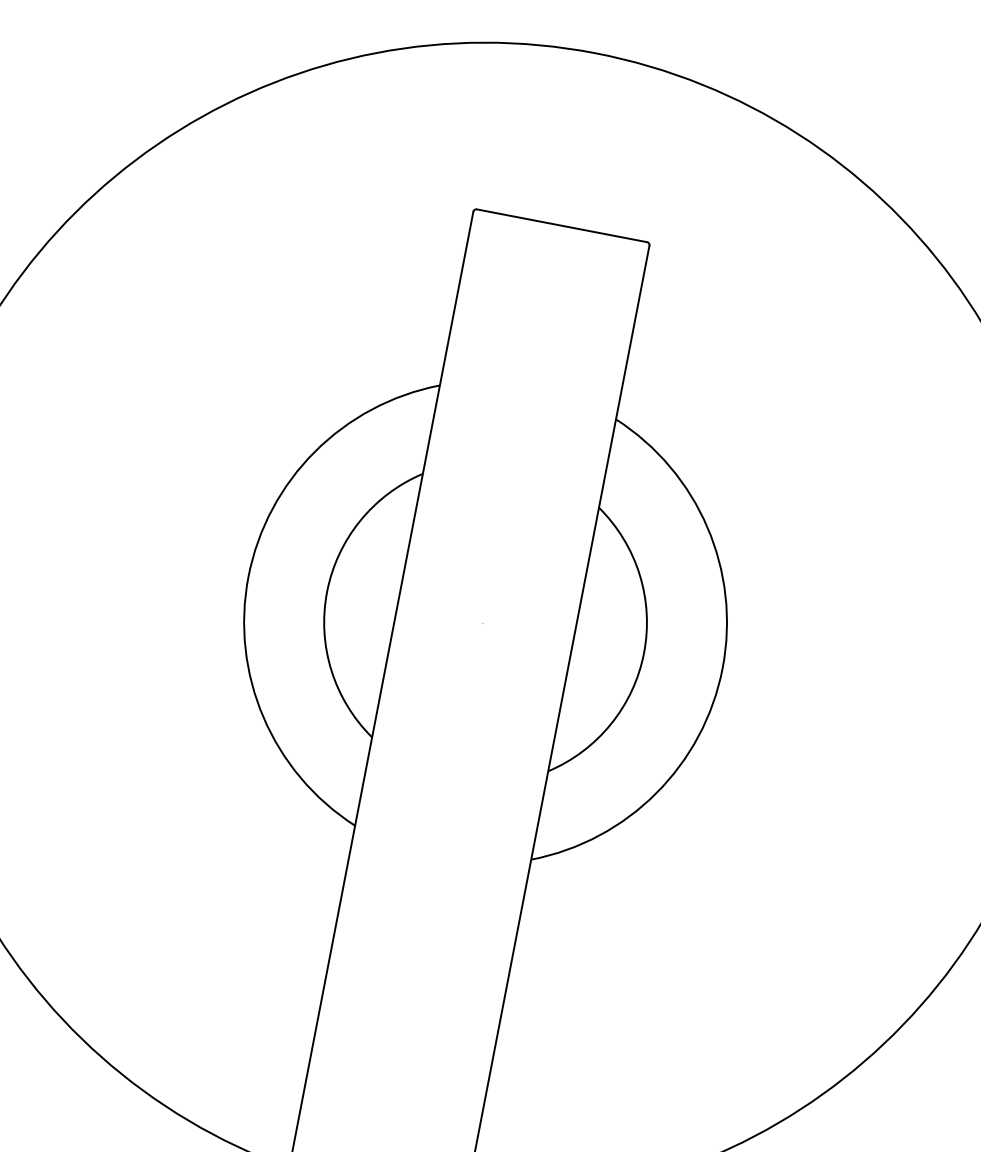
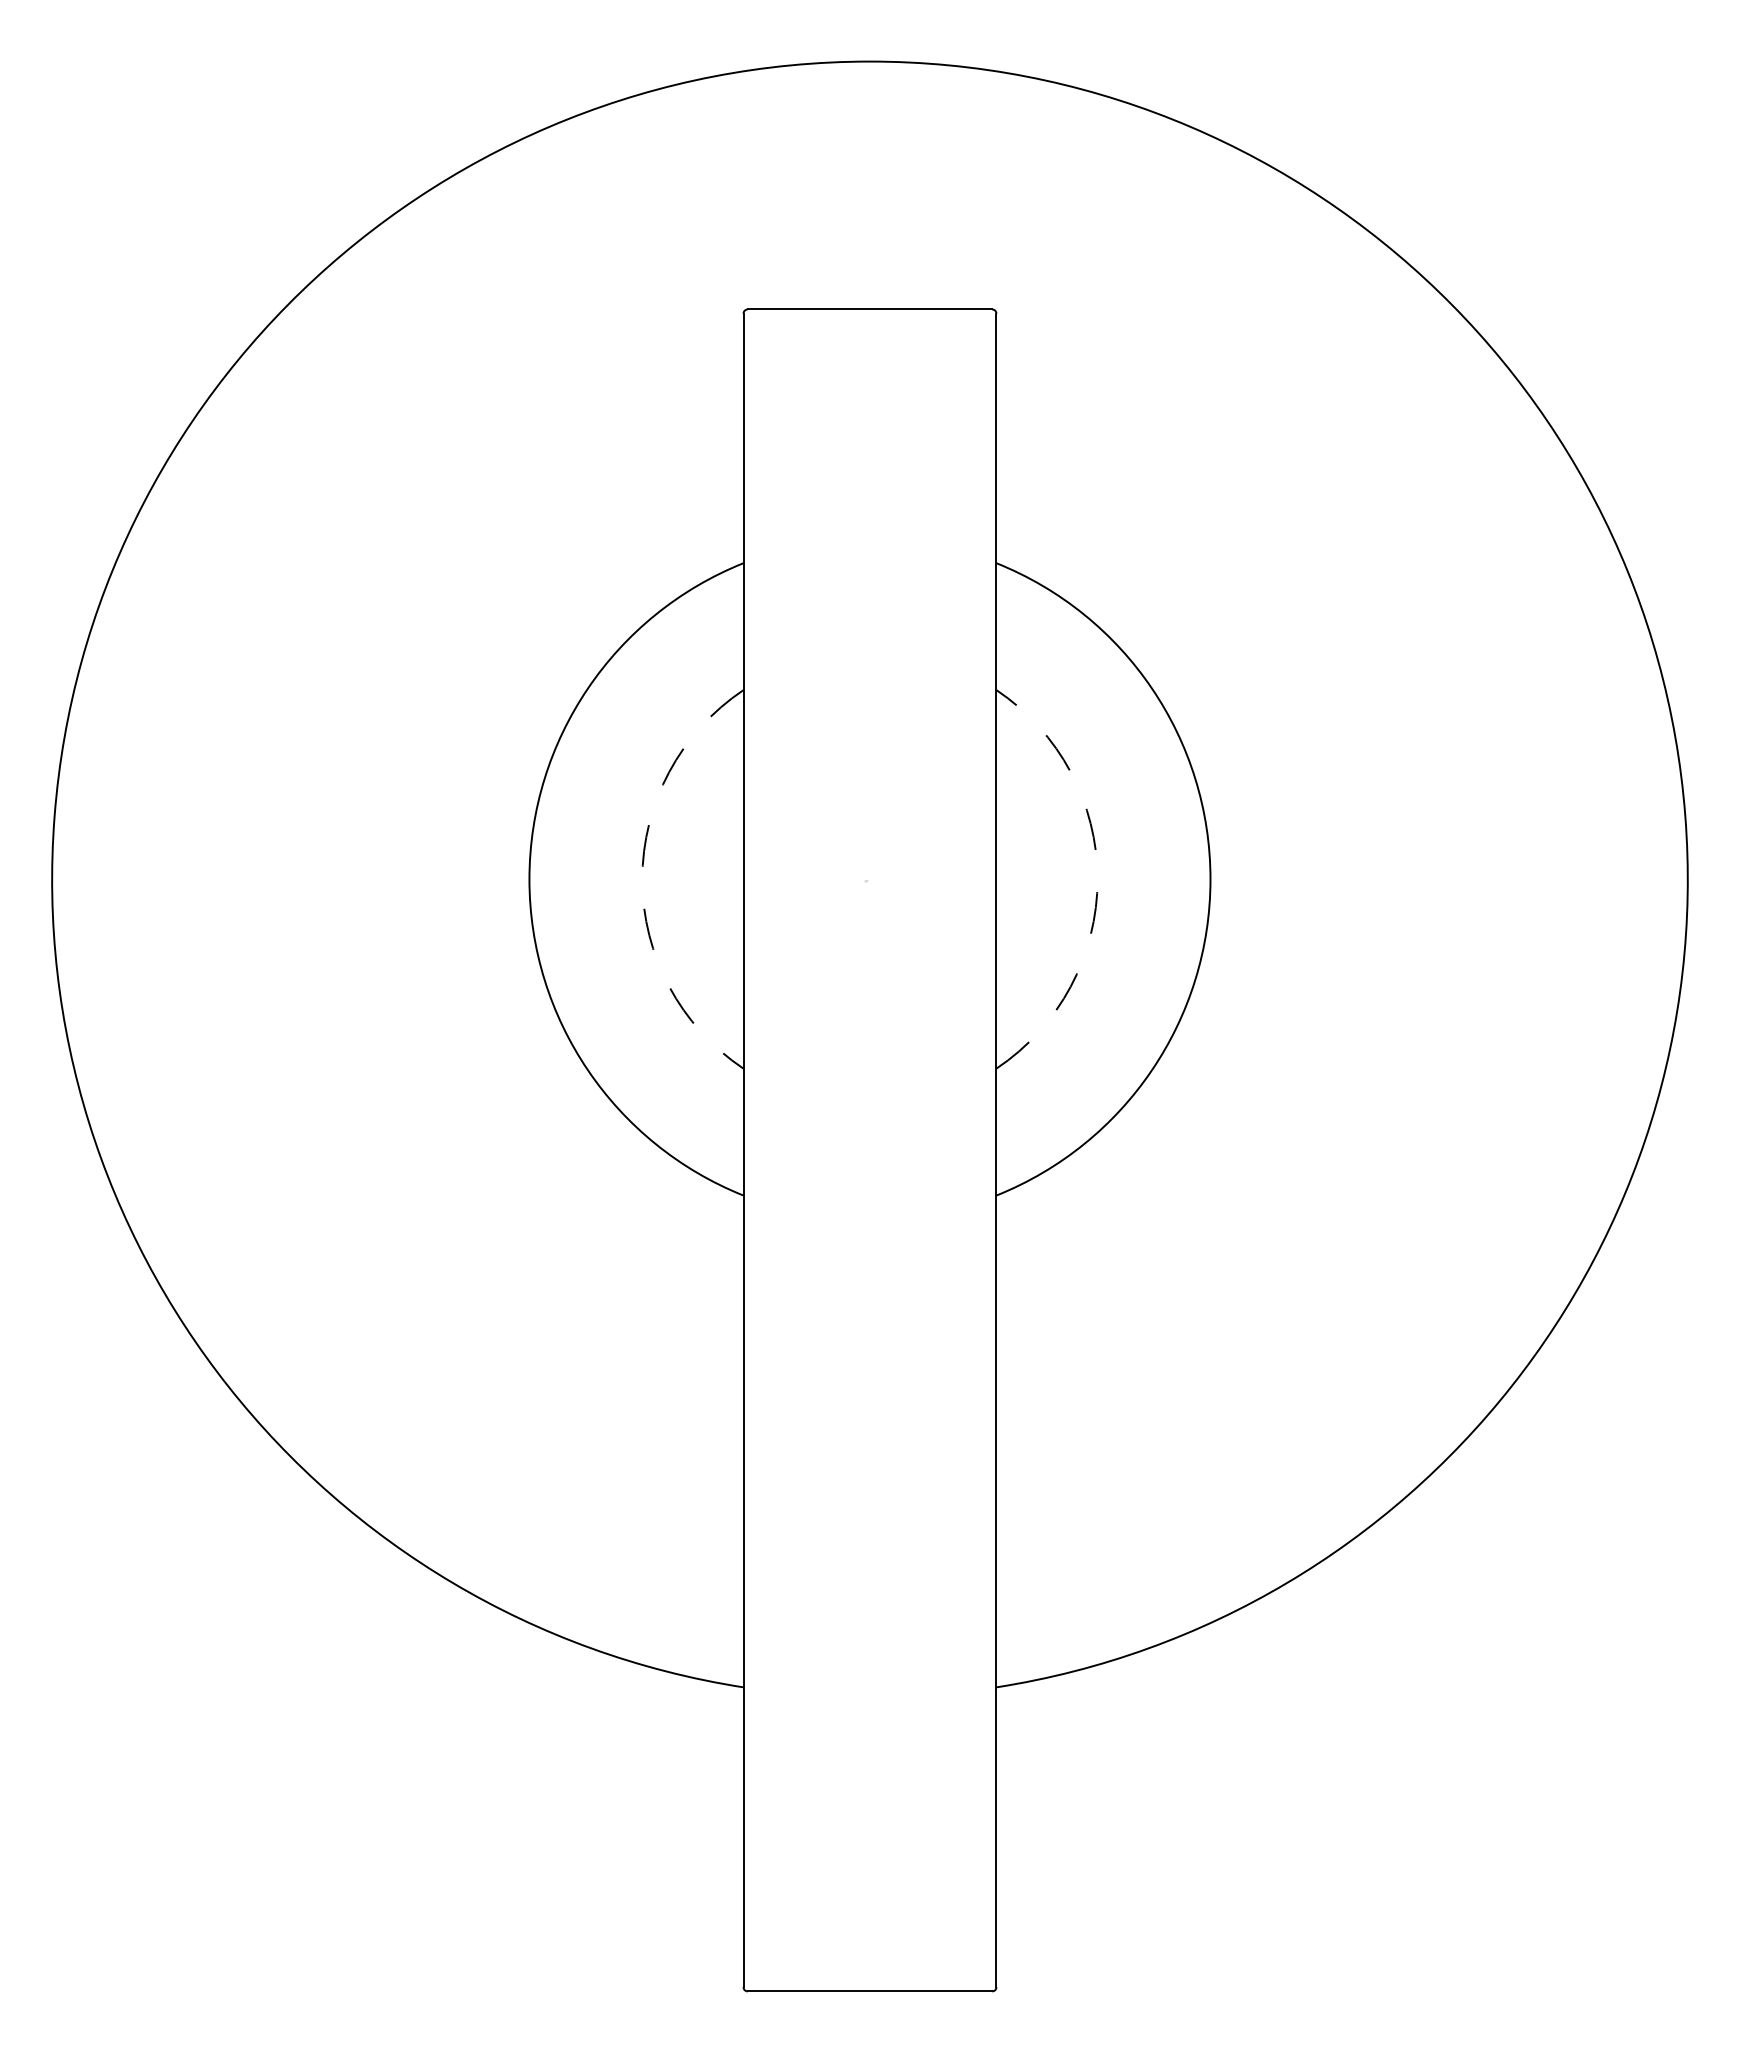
arc: (327, 592) -> (642, 879), solid -> dashed
arc: (643, 653) -> (1097, 879), solid -> dashed

